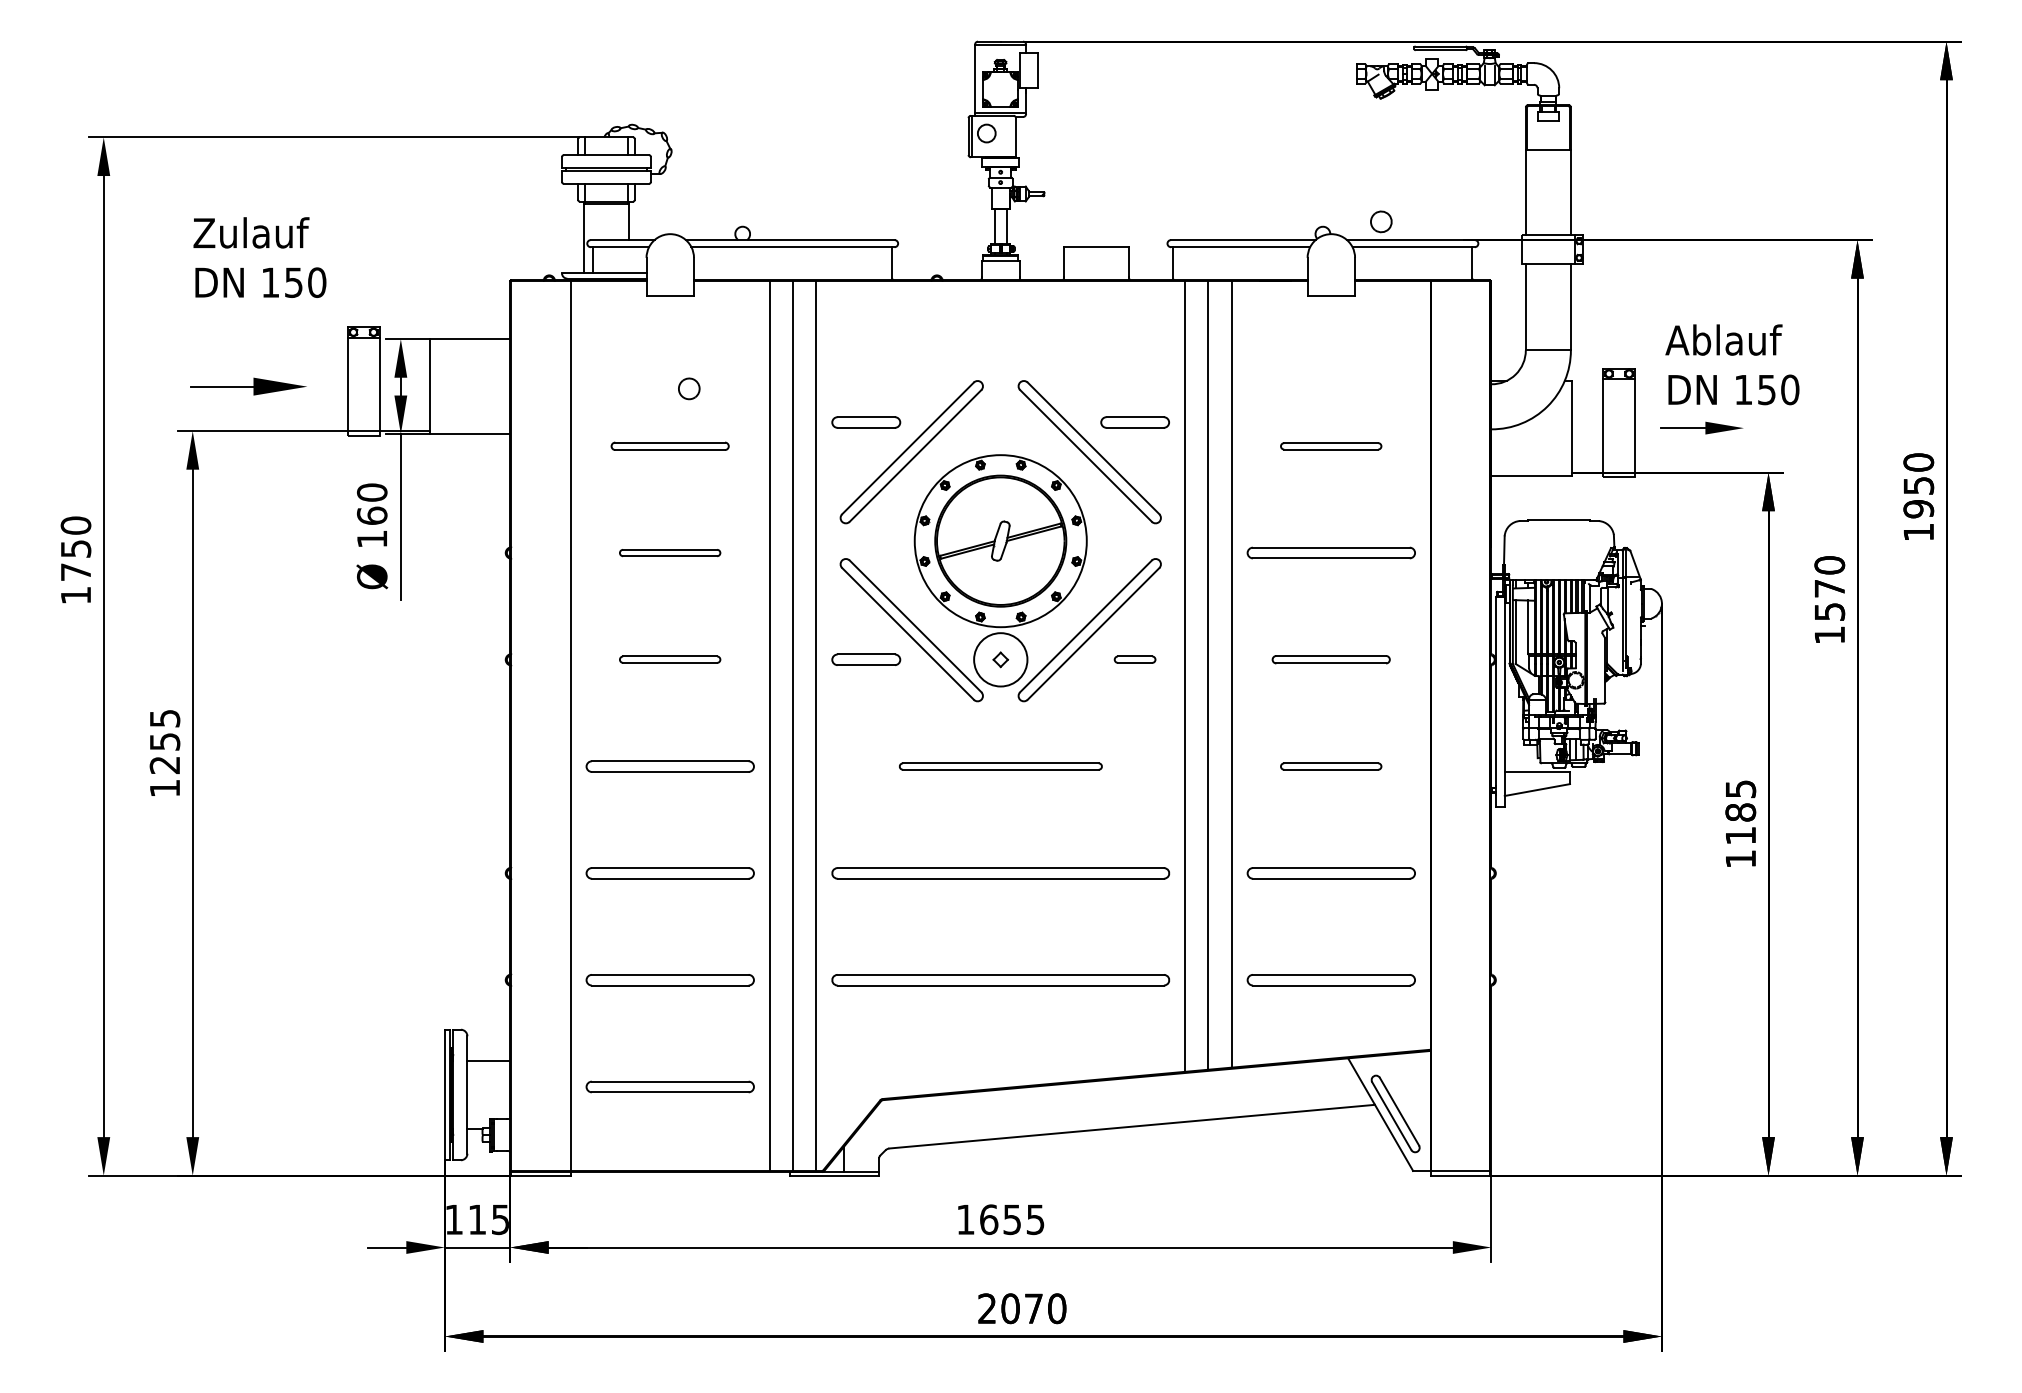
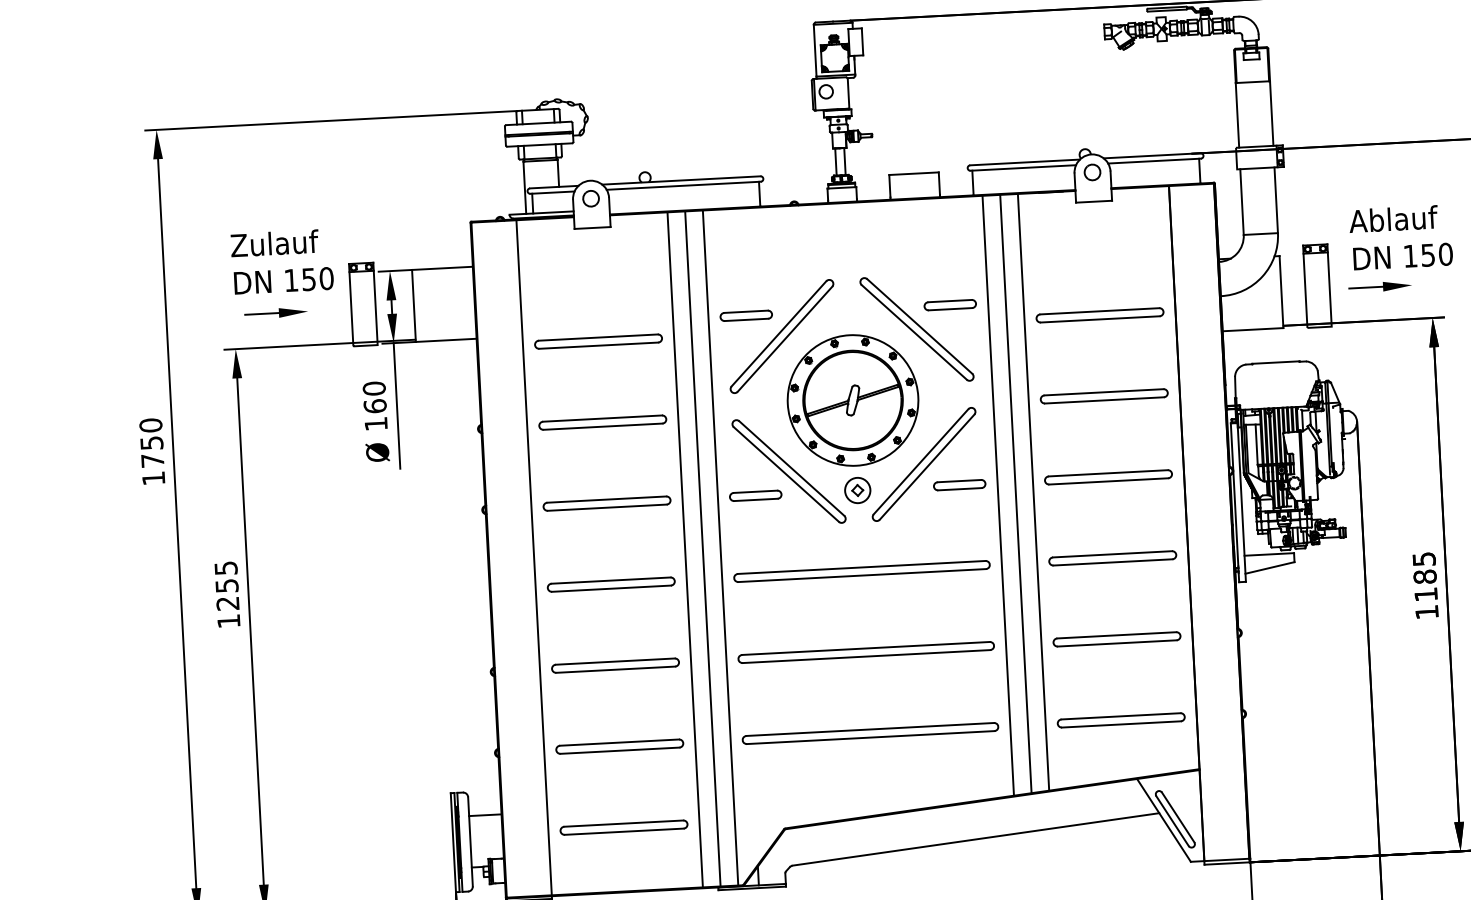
part: (1381, 221) -> (1092, 172), moved
text: (259, 257) -> (281, 261), moved
part: (248, 386) -> (276, 313), size x0.71
part: (689, 388) -> (591, 198), moved
part: (669, 446) -> (597, 341), size x1.43
part: (1330, 446) -> (1099, 315), size x1.67
part: (669, 552) -> (602, 422), size x1.67
part: (669, 659) -> (606, 503), size x1.67
circle: (1000, 659) -> (857, 490), size x0.62
part: (1134, 659) -> (959, 484), size x1.67
part: (1330, 659) -> (1107, 477), size x1.43
part: (1000, 766) -> (861, 571), size x1.67
part: (1330, 766) -> (1112, 558), size x1.67

